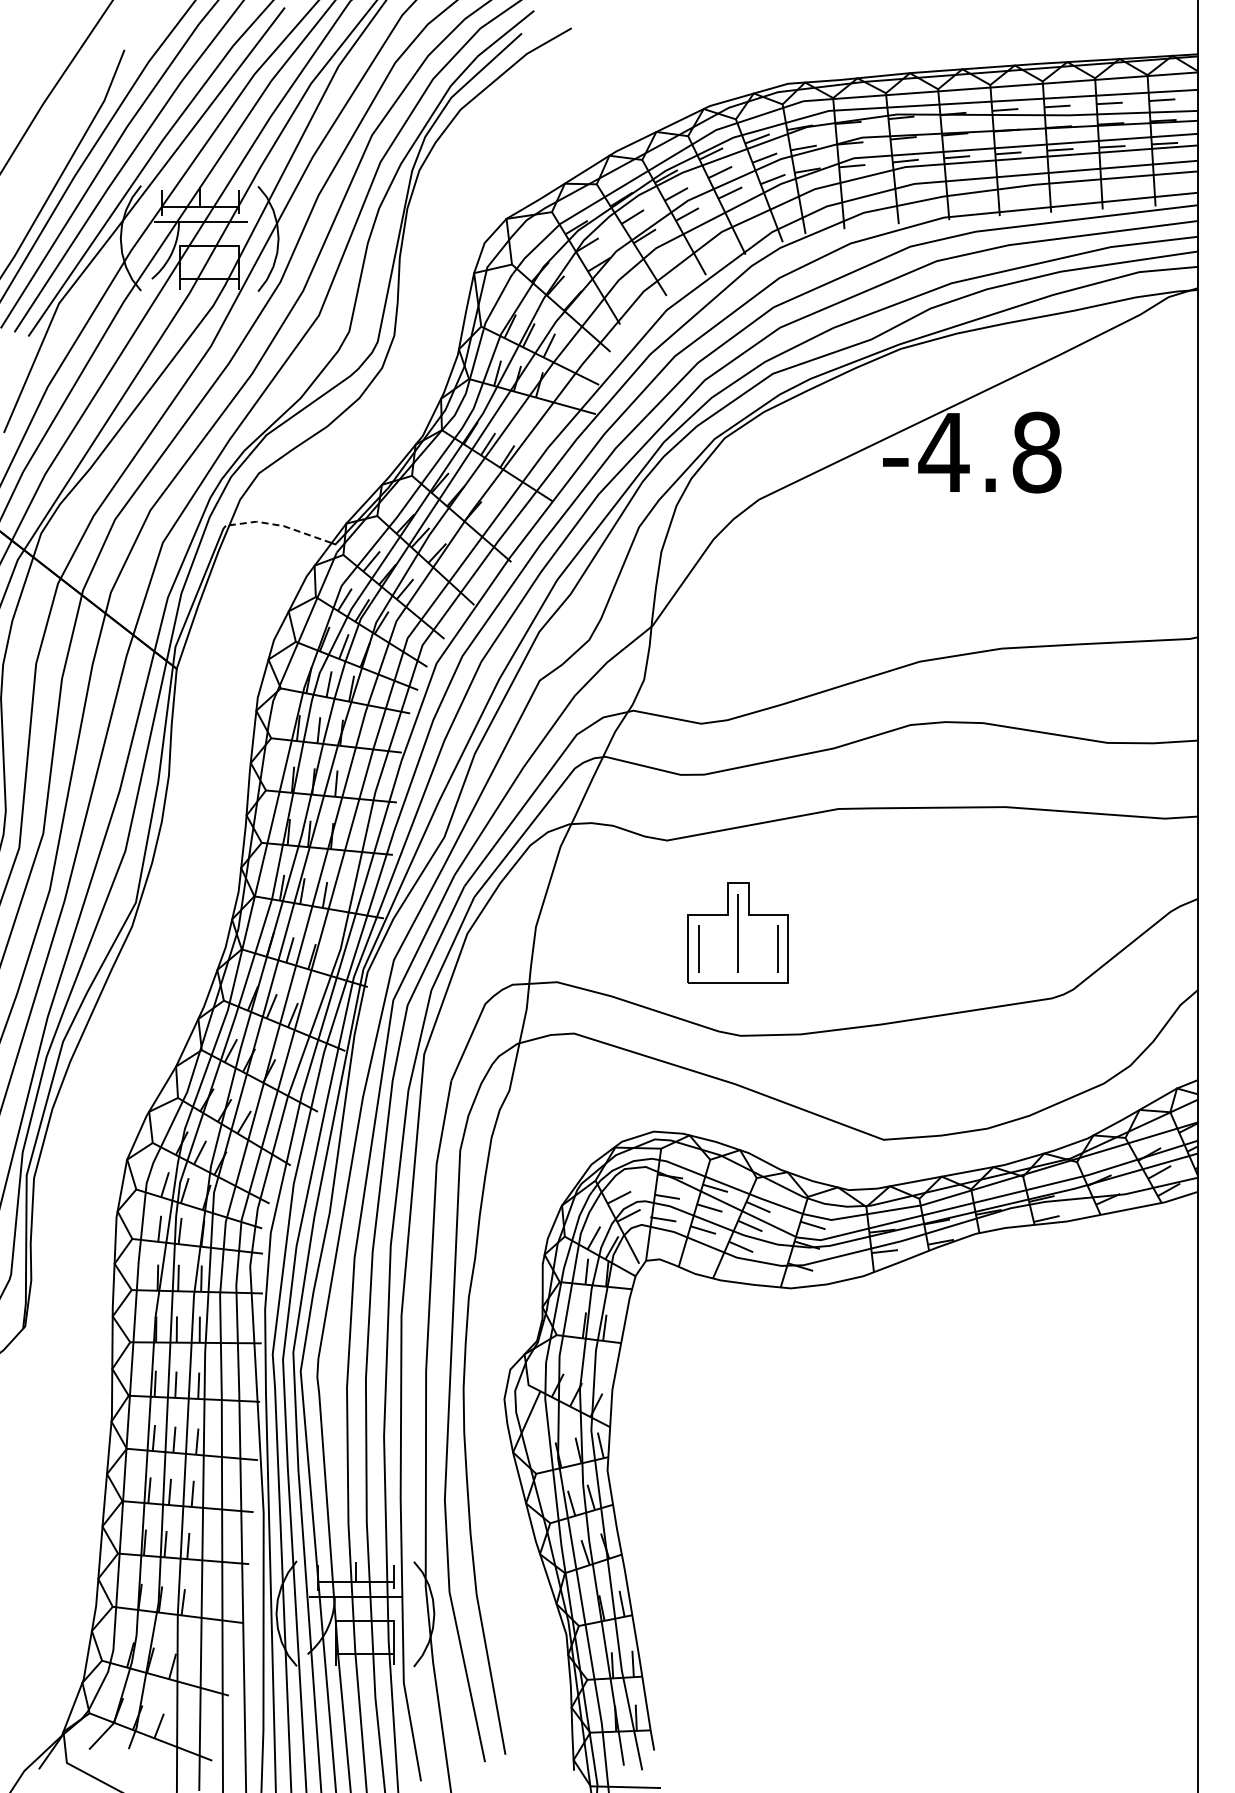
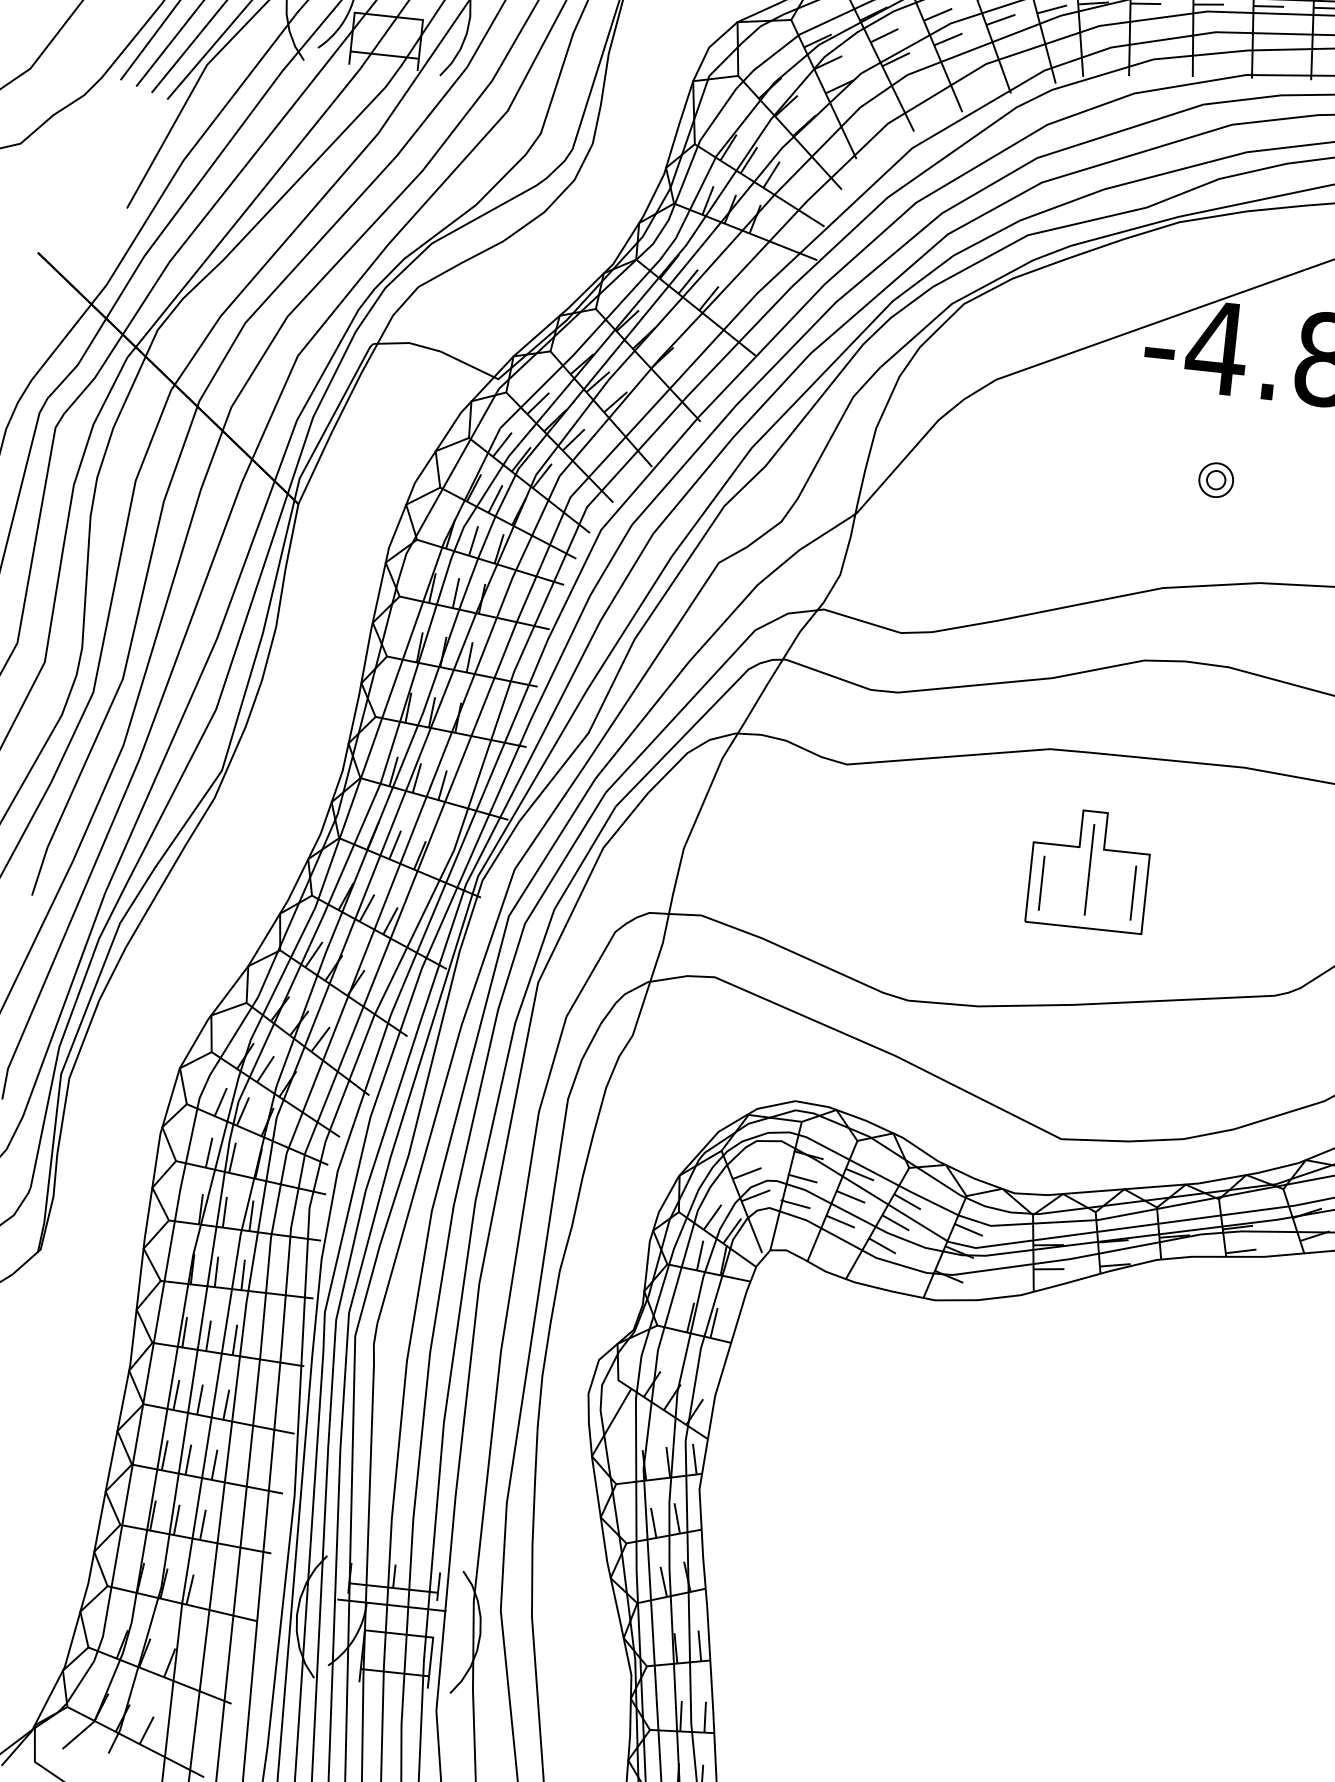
line: (279, 525) -> (435, 350), dashed -> solid
part: (955, 564) -> (1216, 479), added
part: (737, 932) -> (1088, 869), moved

